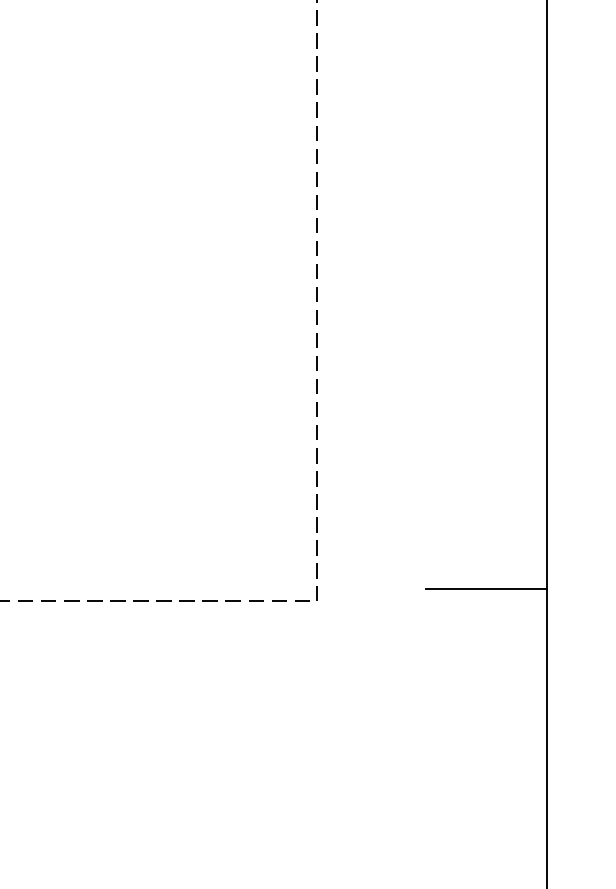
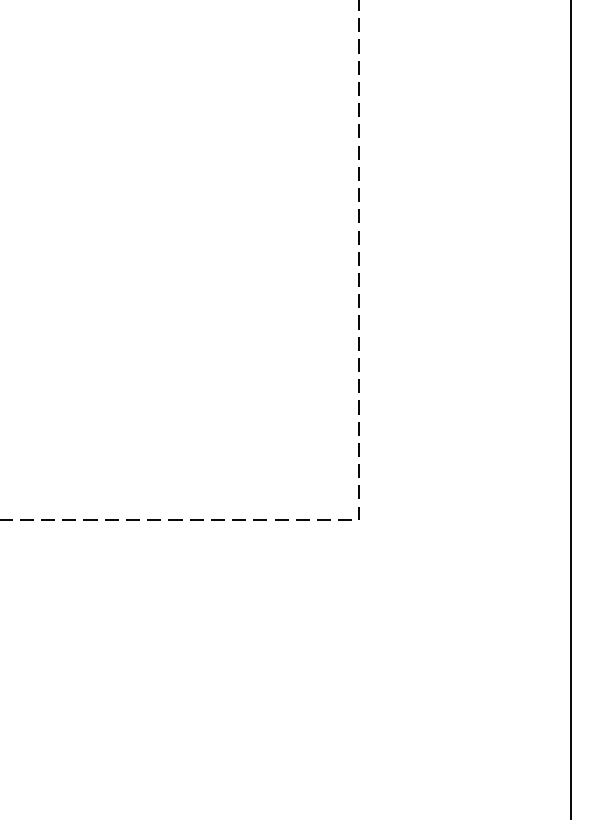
line: (485, 589) -> (514, 509), removed

